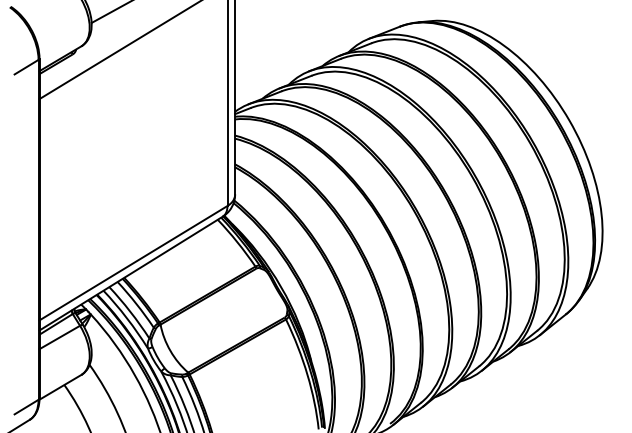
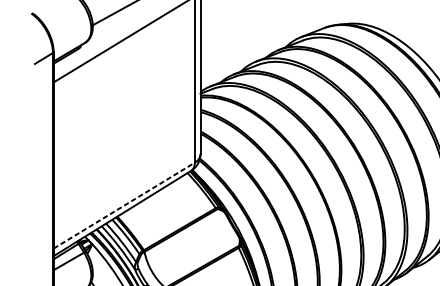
line: (133, 262) -> (124, 205), solid -> dashed

